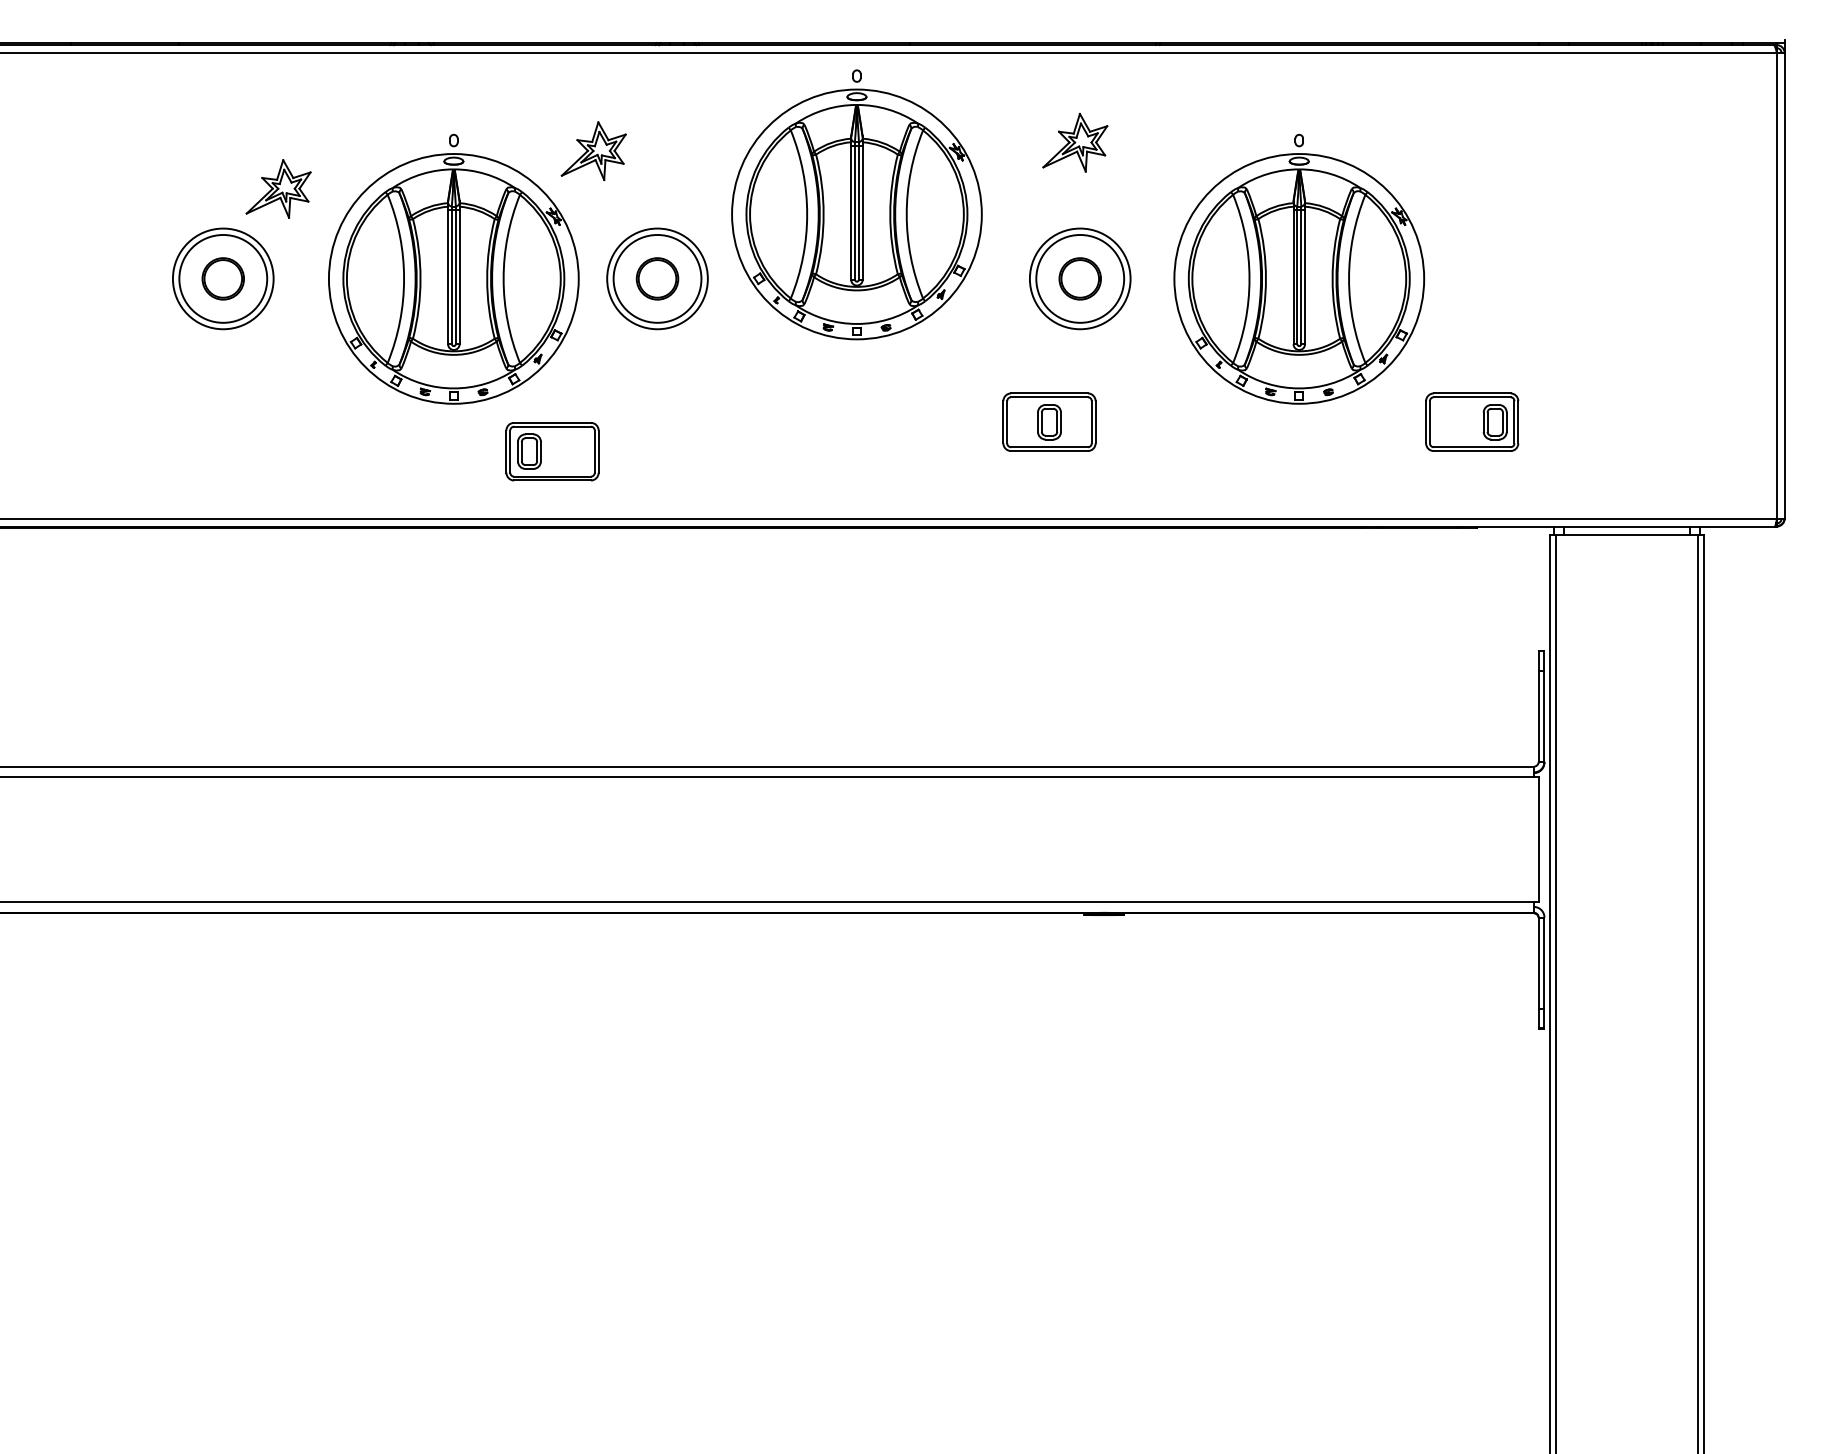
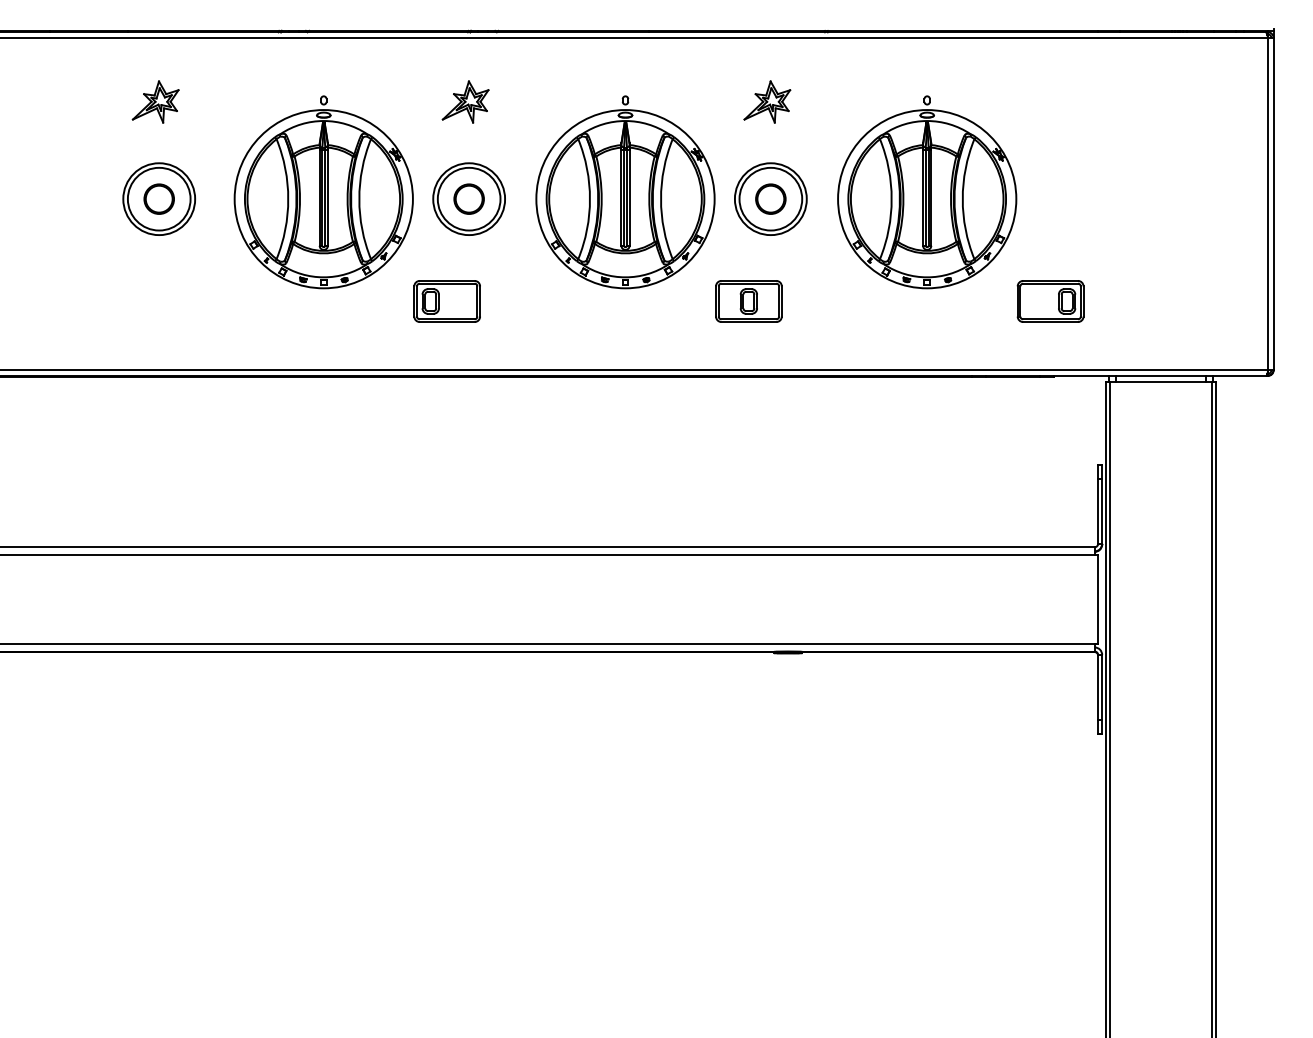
part: (593, 150) -> (465, 101), moved
part: (278, 188) -> (155, 101), moved
part: (856, 205) -> (625, 192), moved
part: (551, 451) -> (446, 301), moved

